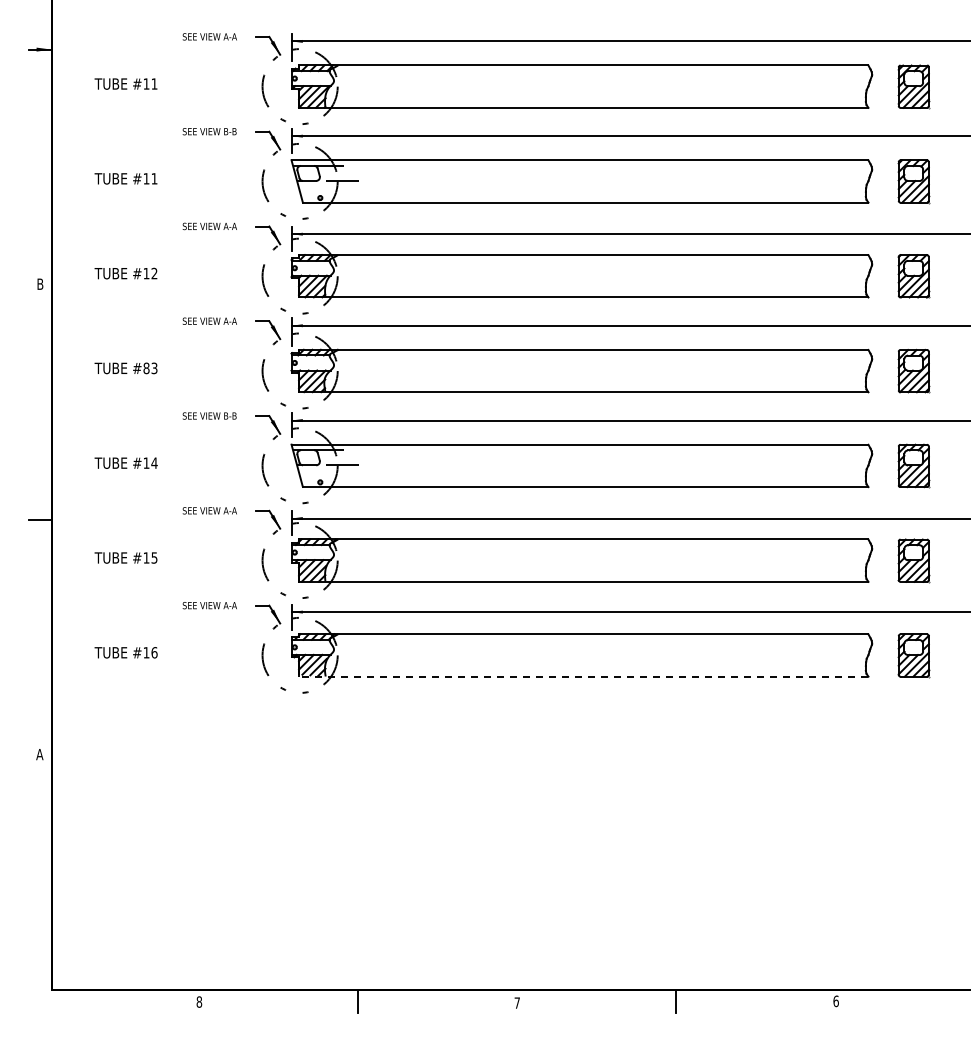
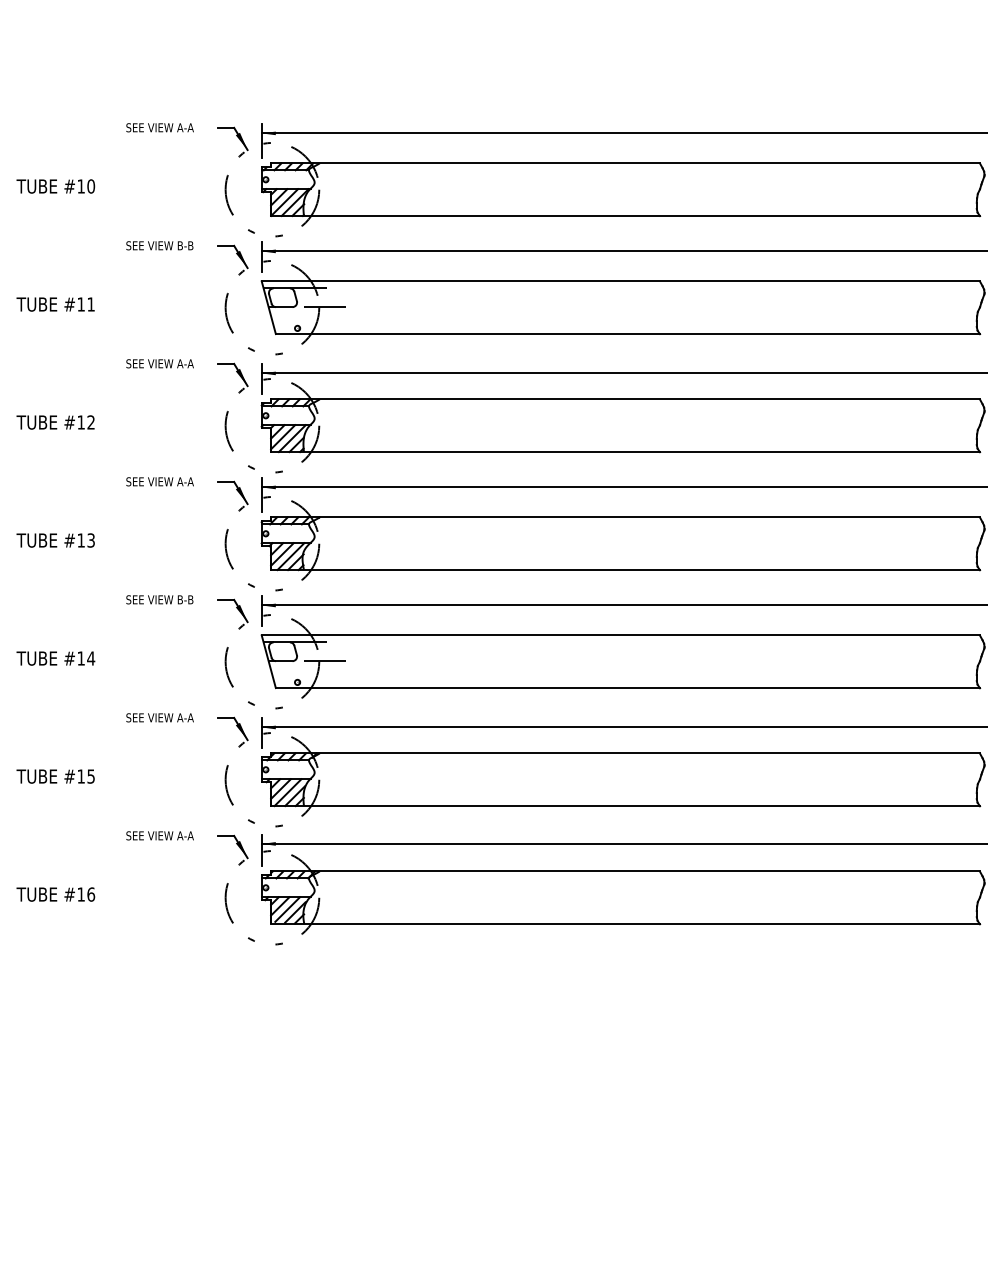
text: (154, 83) -> (91, 185), #11 -> #10
text: (146, 368) -> (81, 540), #83 -> #13
line: (583, 676) -> (625, 924), dashed -> solid

